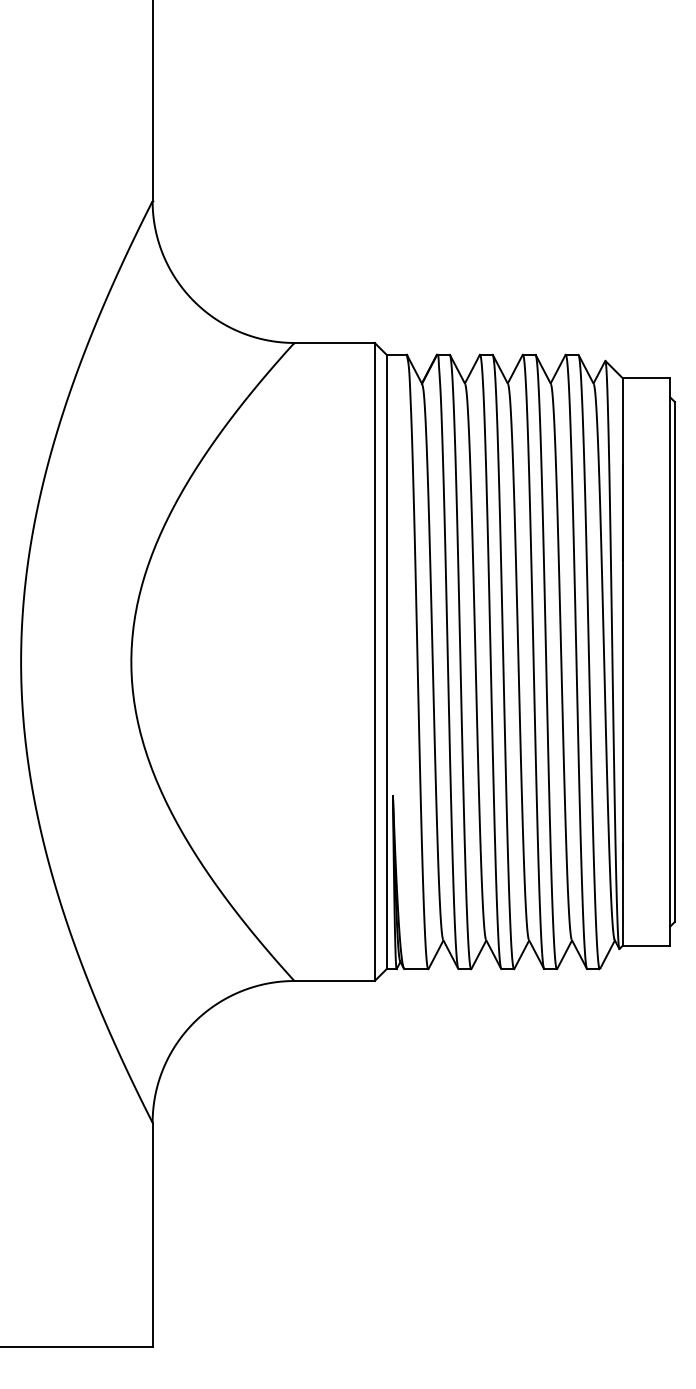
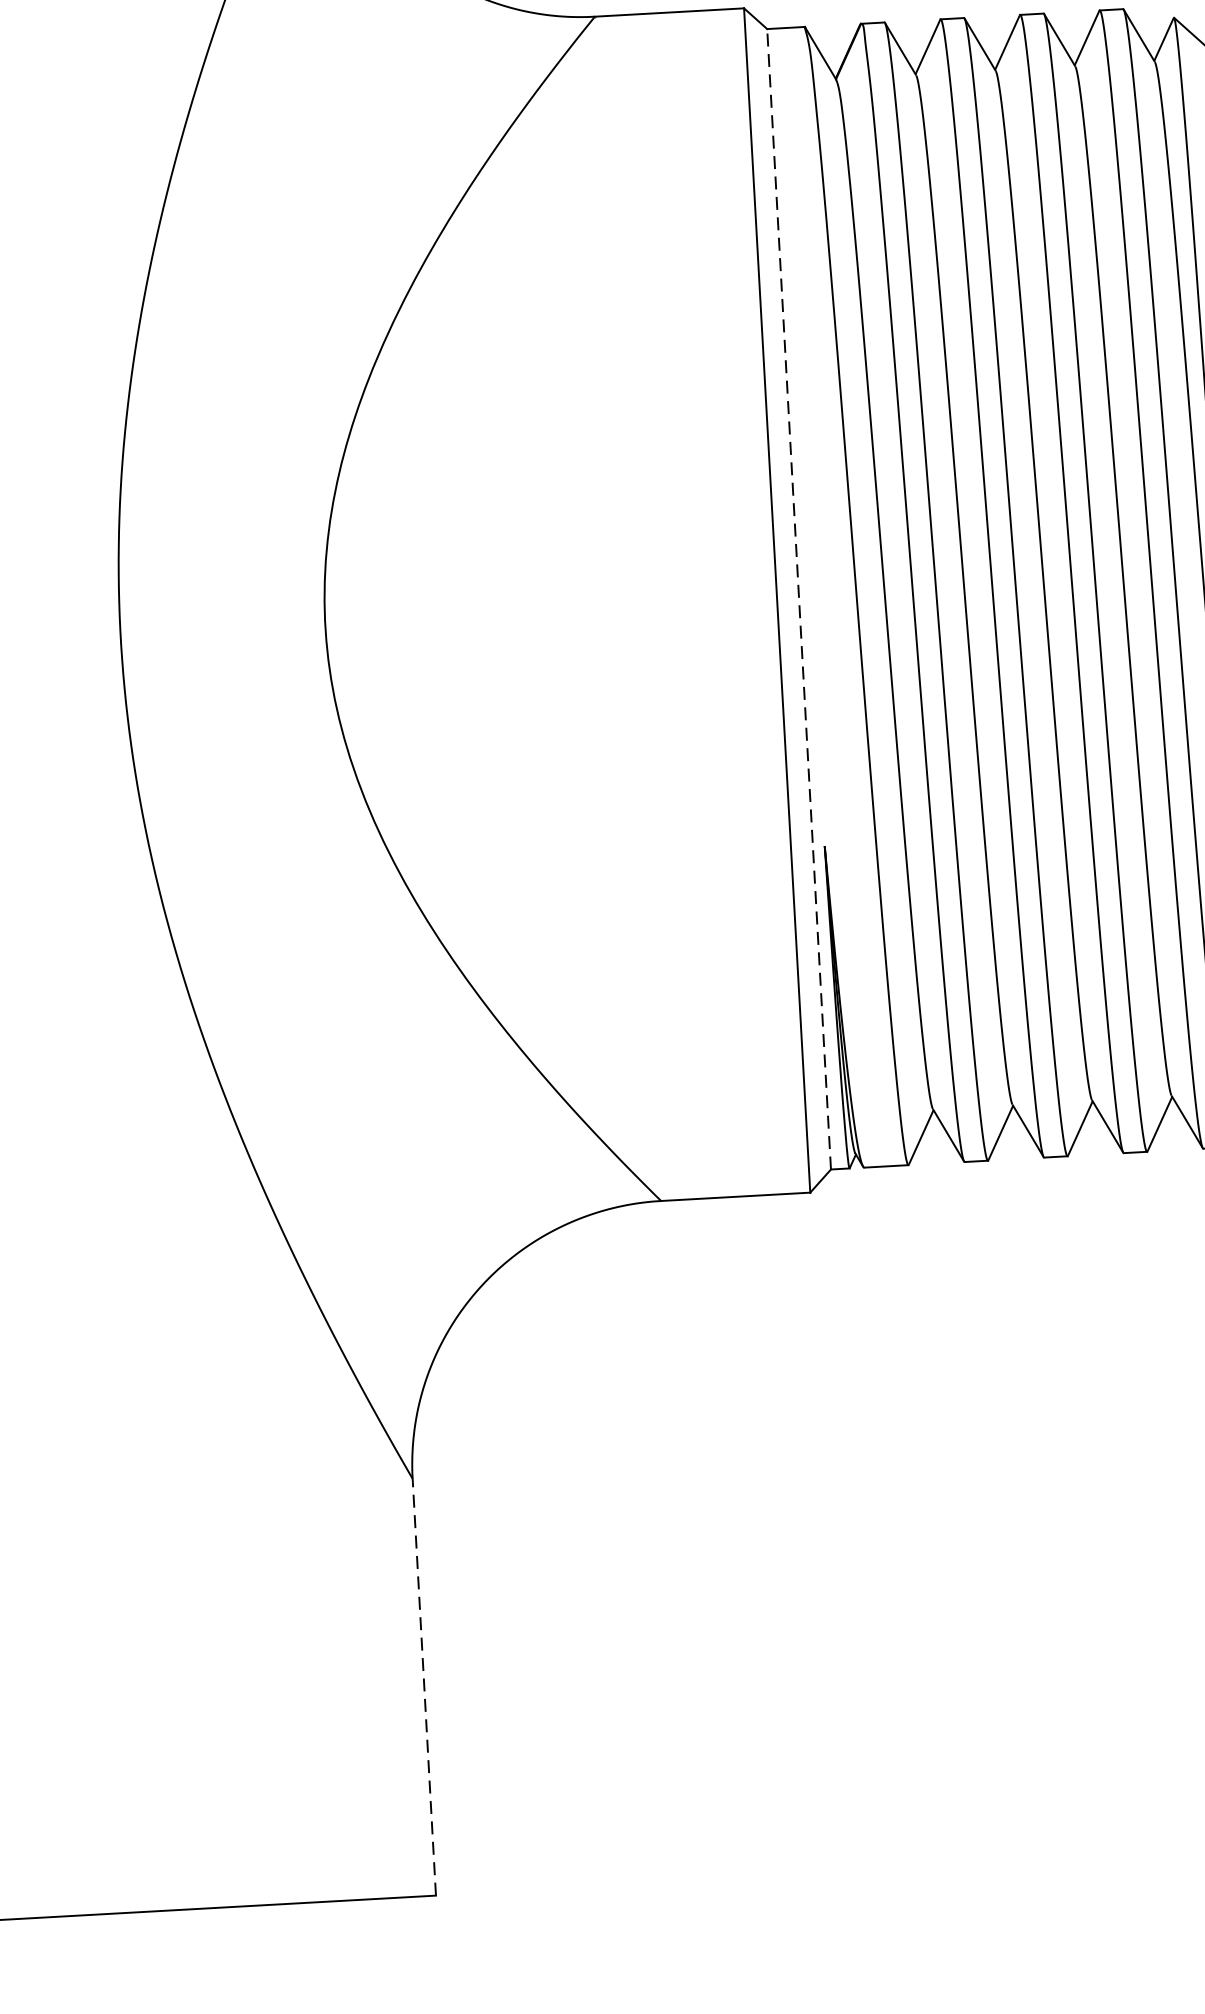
line: (386, 661) -> (798, 598), solid -> dashed
line: (152, 1234) -> (424, 1686), solid -> dashed

